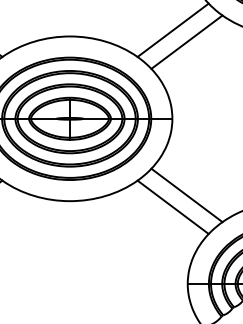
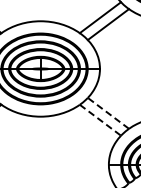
line: (187, 195) -> (108, 113), solid -> dashed
line: (173, 207) -> (100, 120), solid -> dashed

